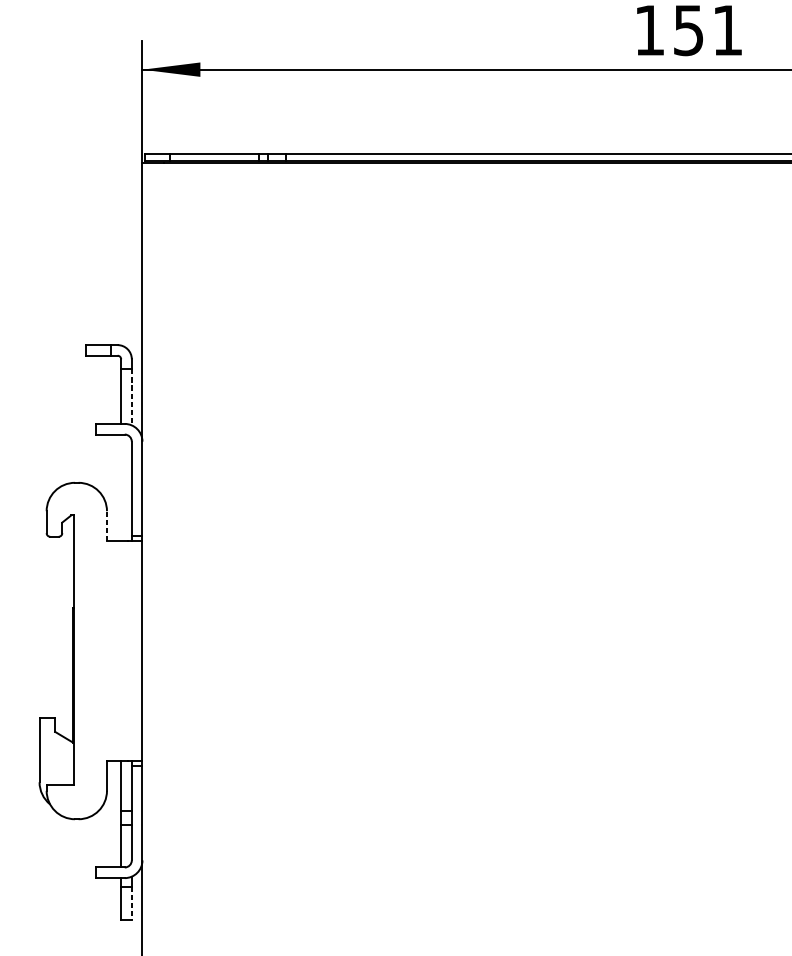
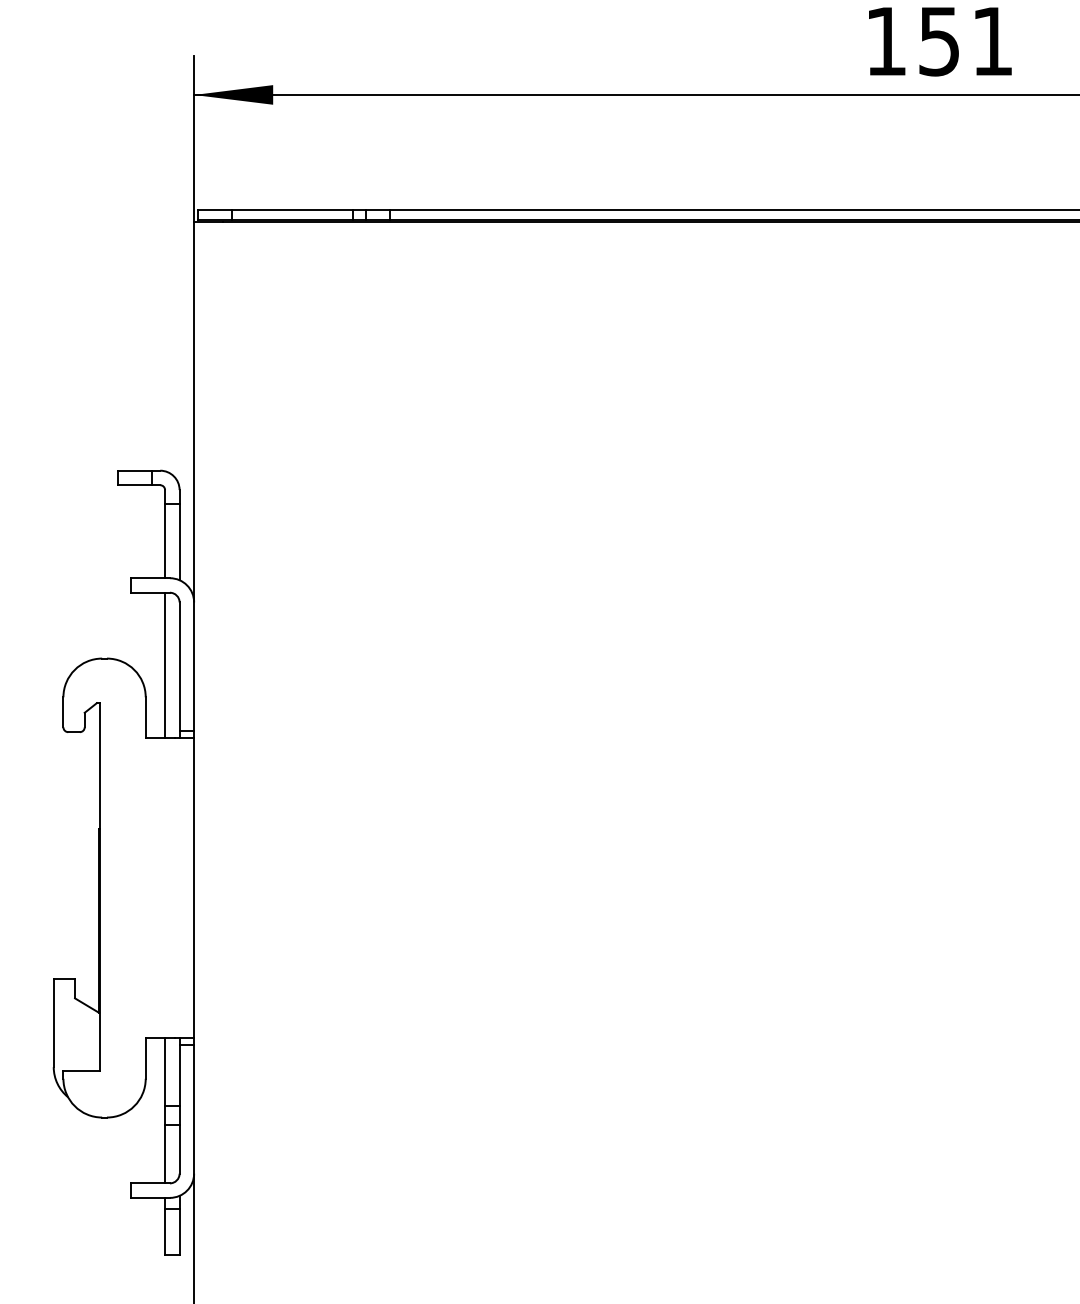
line: (131, 397) -> (179, 542), dashed -> solid
line: (121, 487) -> (165, 664), added
line: (106, 526) -> (145, 717), dashed -> solid
line: (131, 903) -> (179, 1232), dashed -> solid

